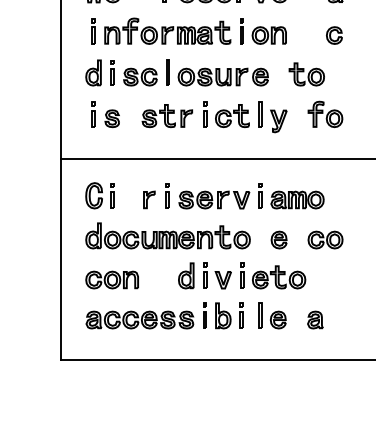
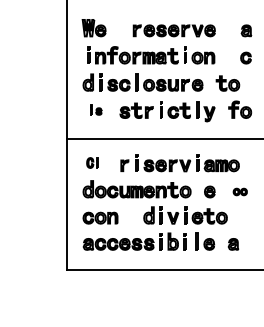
part: (106, 114) -> (96, 109), size x0.6
part: (99, 194) -> (92, 162), size x0.6
part: (325, 239) -> (240, 191), size x0.6

